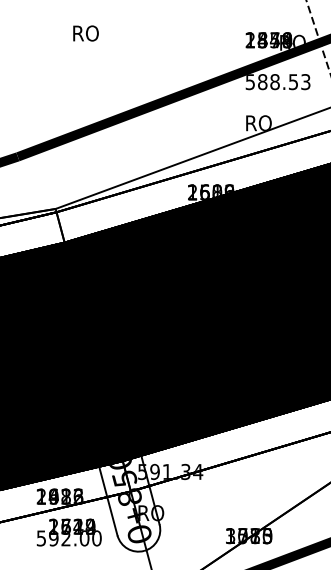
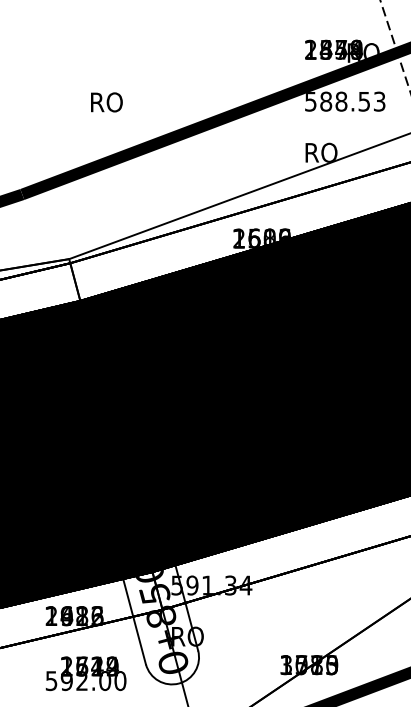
text: (85, 33) -> (106, 102), moved
text: (68, 532) -> (85, 673), moved

